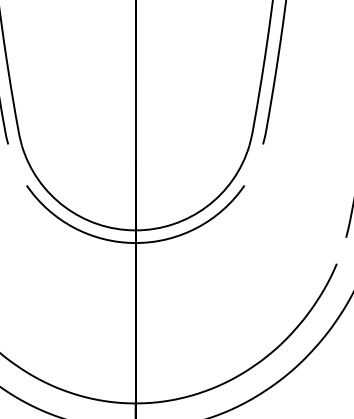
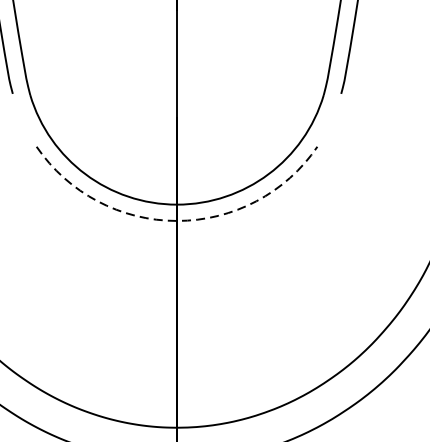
arc: (135, 243) -> (176, 221), solid -> dashed

